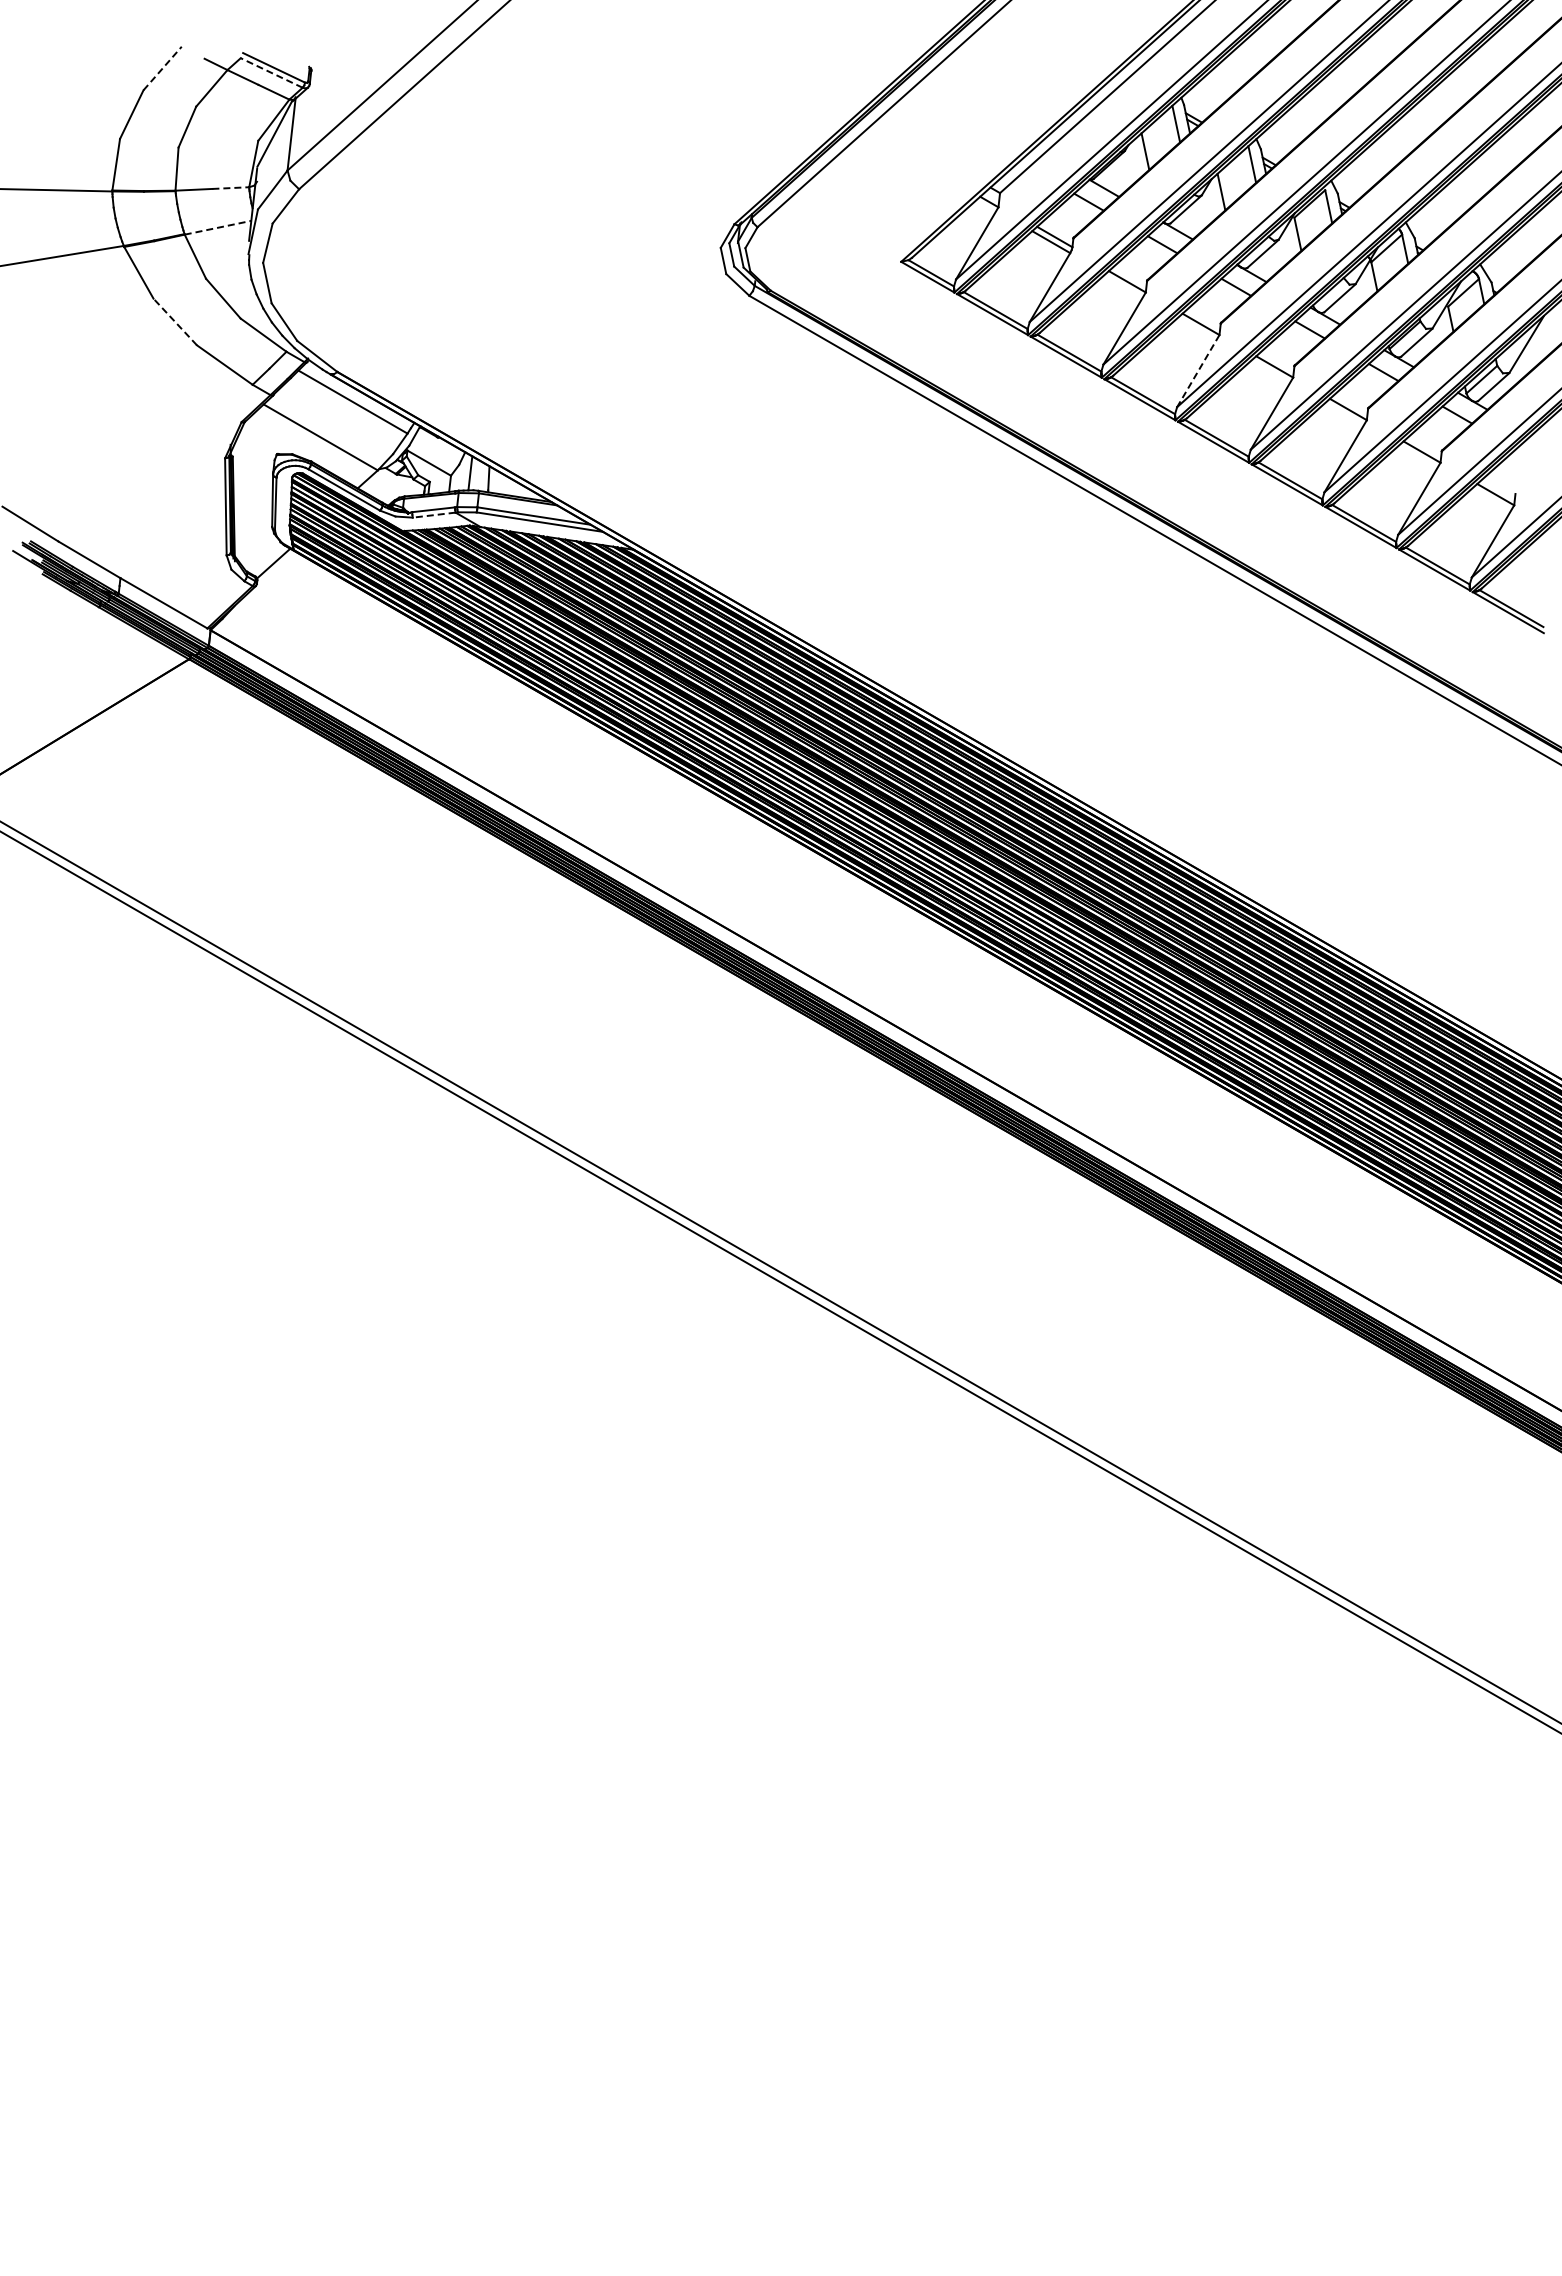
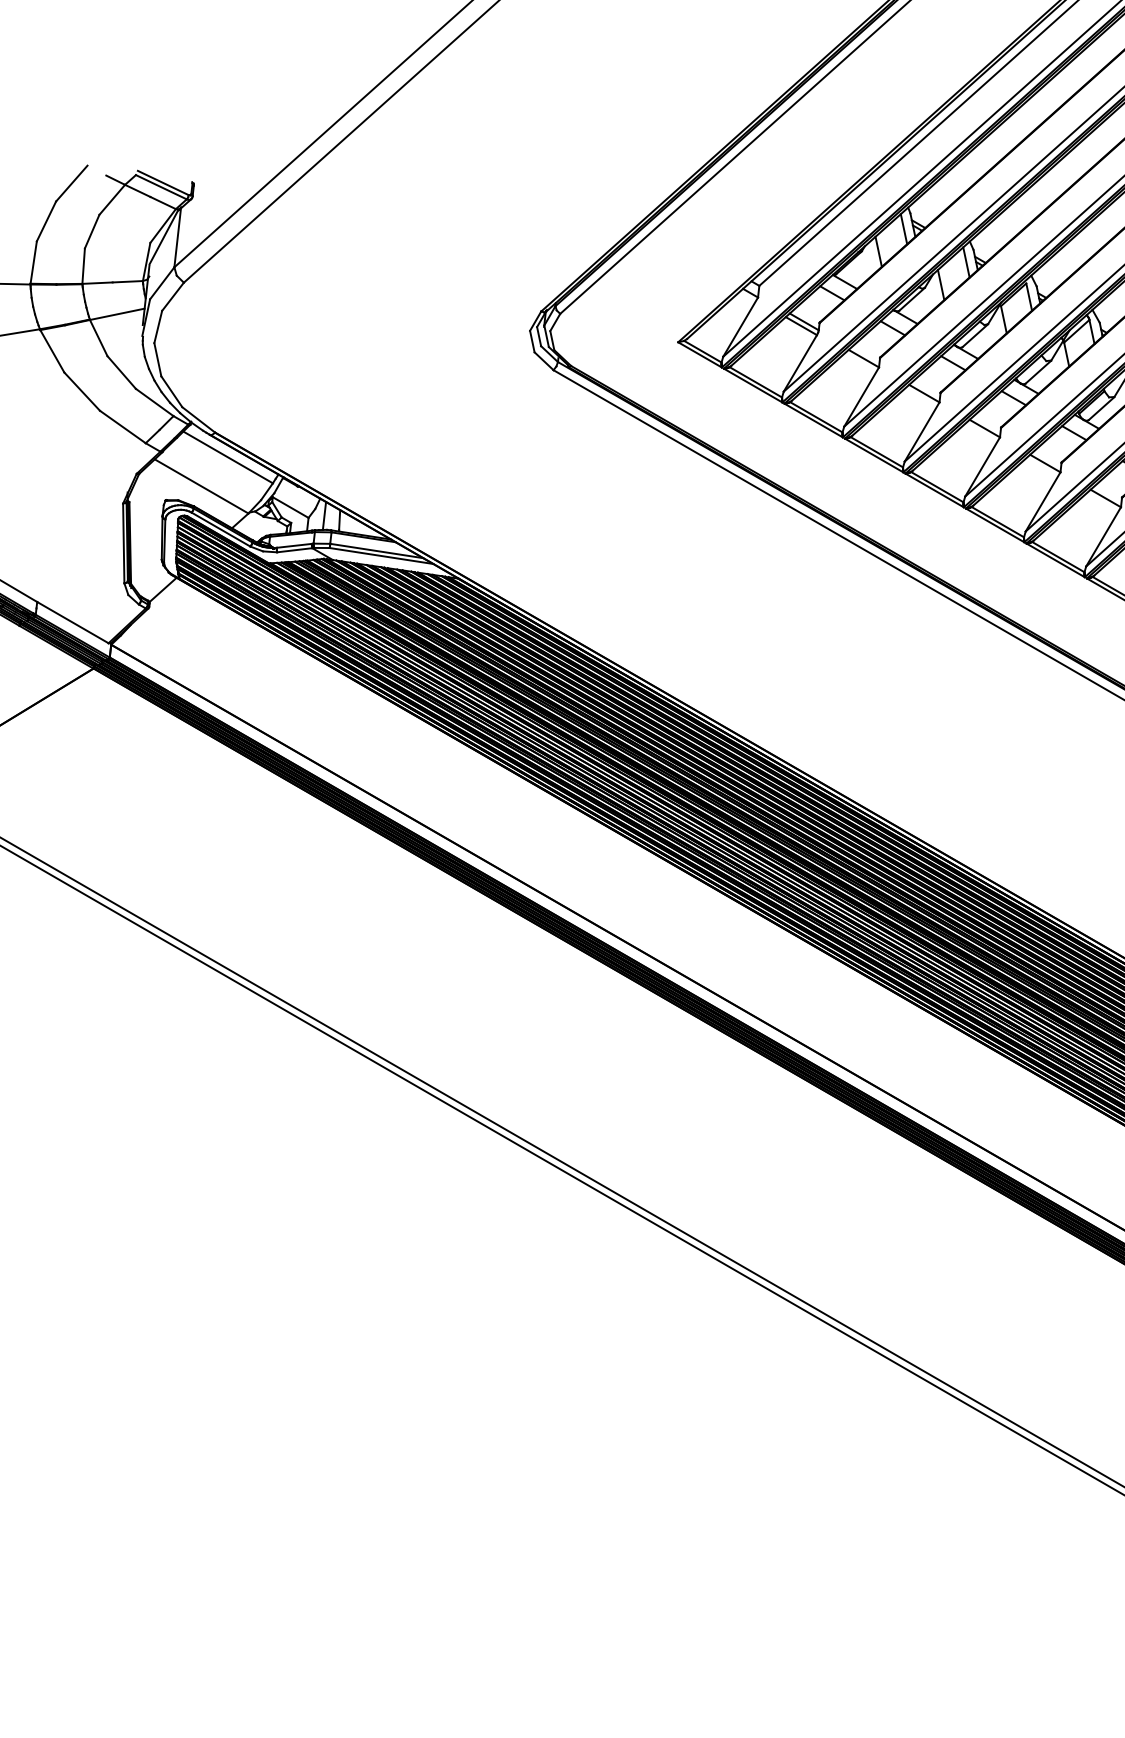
line: (162, 68) -> (71, 183), dashed -> solid
line: (271, 72) -> (161, 186), dashed -> solid
line: (231, 188) -> (128, 282), dashed -> solid
line: (218, 227) -> (117, 314), dashed -> solid
line: (175, 322) -> (82, 392), dashed -> solid
line: (1198, 371) -> (922, 432), dashed -> solid
line: (434, 515) -> (295, 550), dashed -> solid

